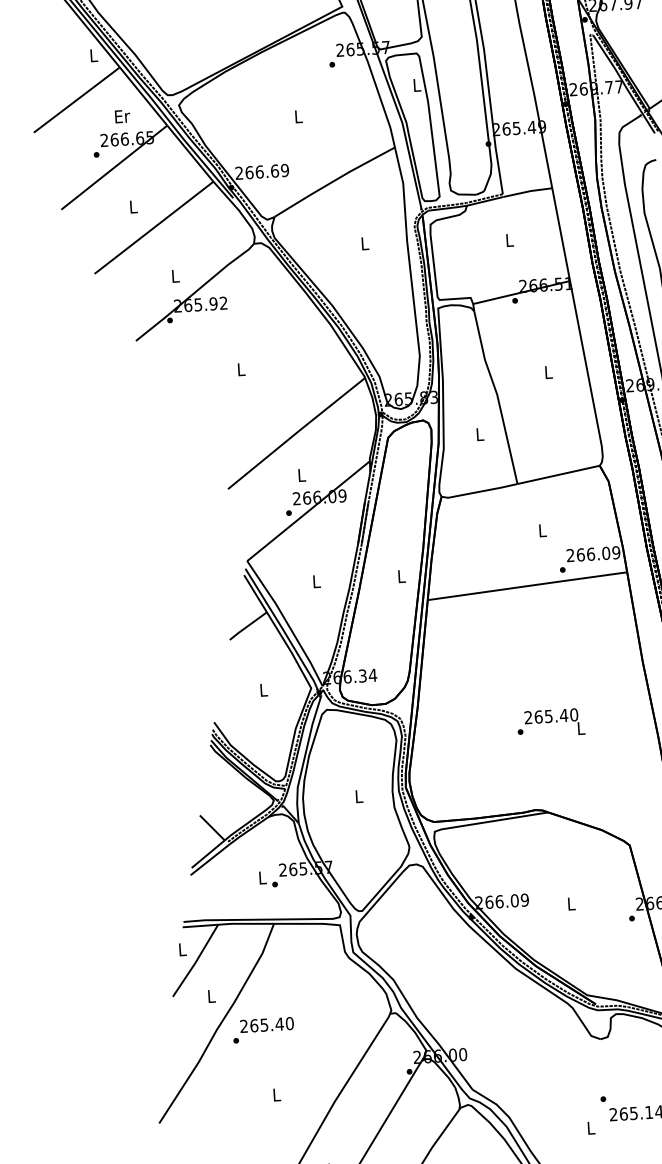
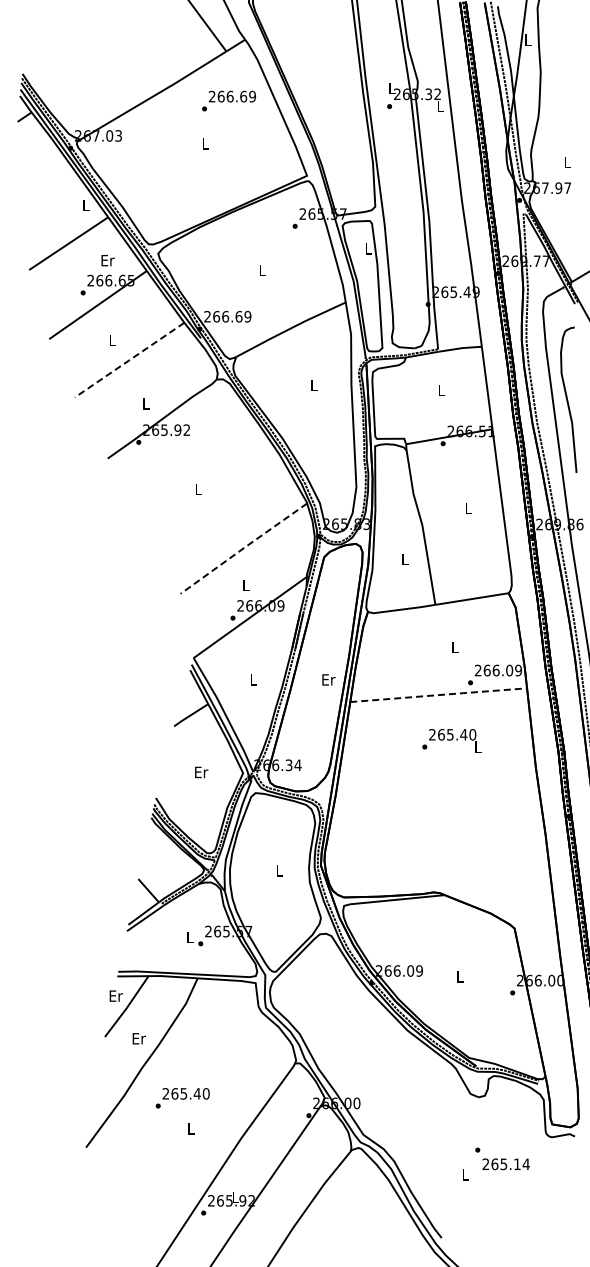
line: (153, 228) -> (129, 360), solid -> dashed
line: (296, 433) -> (243, 548), solid -> dashed
text: (401, 576) -> (328, 679), L -> Er
line: (528, 586) -> (439, 695), solid -> dashed
text: (264, 690) -> (201, 772), L -> Er
text: (550, 722) -> (451, 740), moved
text: (181, 949) -> (115, 995), L -> Er
text: (211, 996) -> (138, 1038), L -> Er
text: (263, 1030) -> (182, 1098), moved

